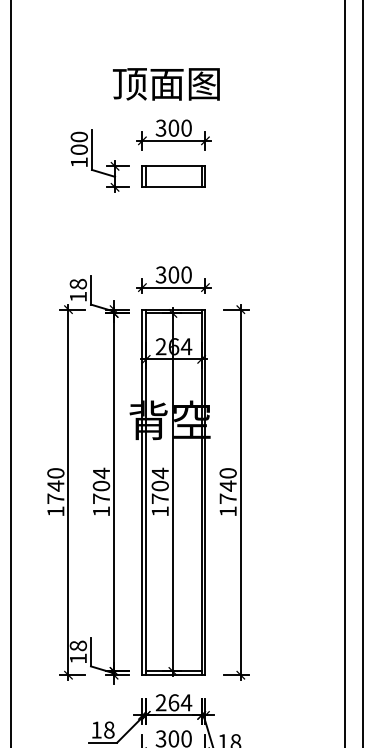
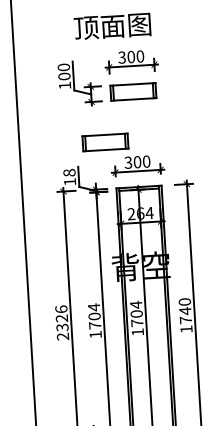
text: (166, 84) -> (112, 26), moved
part: (130, 244) -> (105, 142), added
text: (55, 492) -> (61, 323), 1740 -> 2326

